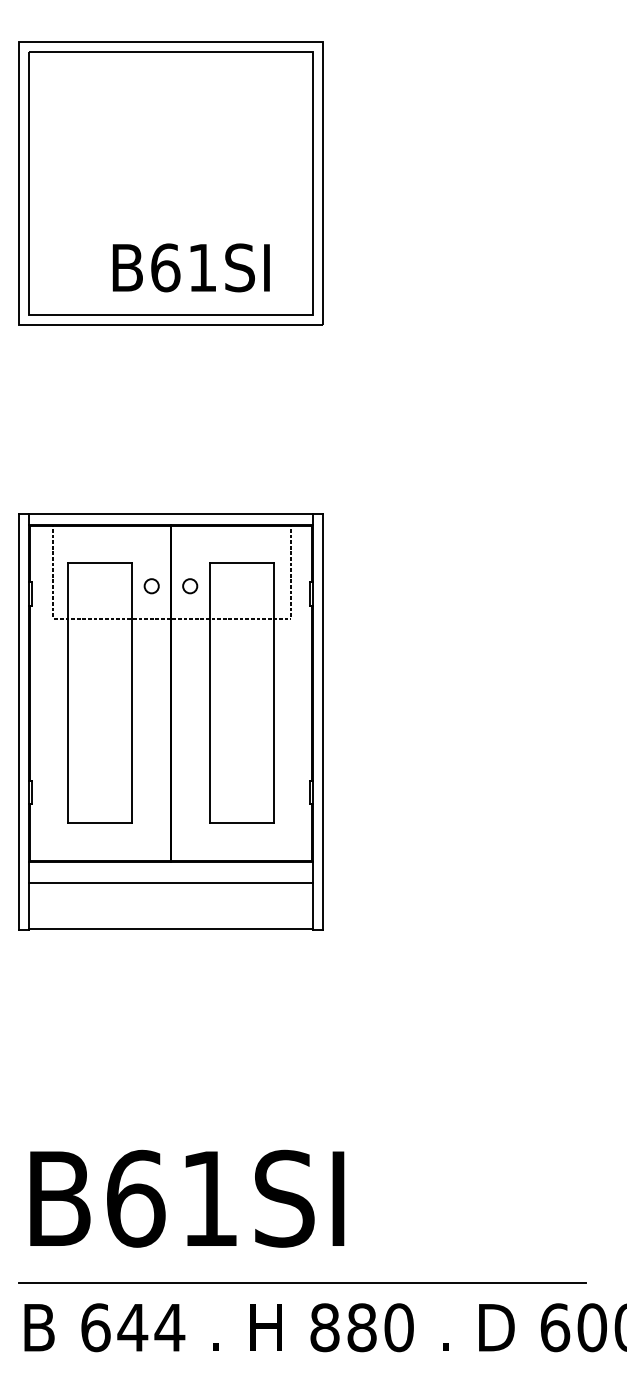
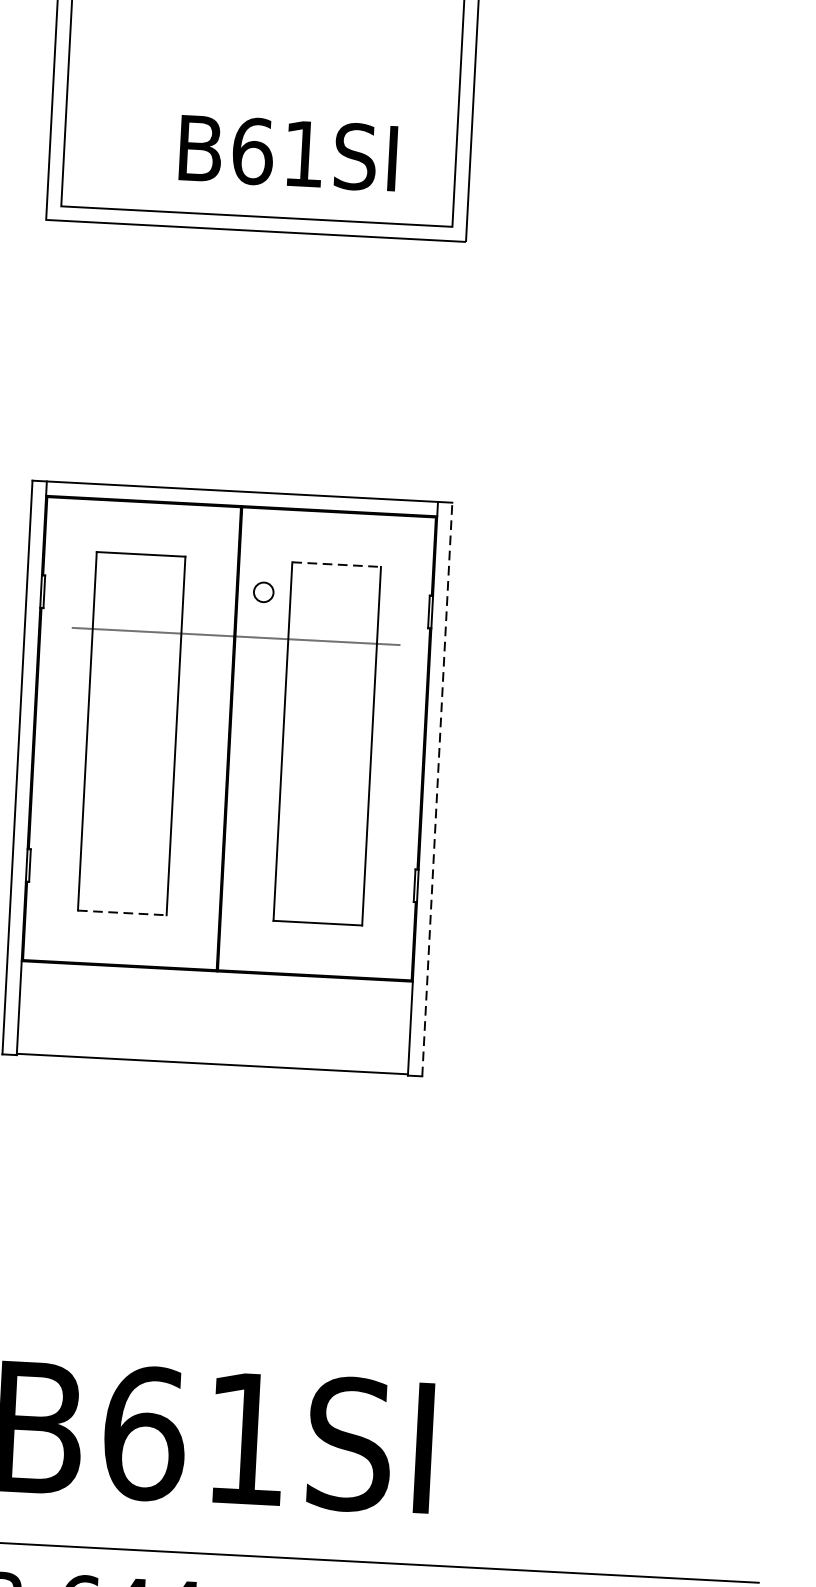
line: (242, 563) -> (337, 564), solid -> dashed
line: (52, 571) -> (74, 562), removed
line: (290, 571) -> (403, 579), removed
circle: (151, 586) -> (210, 589), removed
line: (323, 722) -> (437, 789), solid -> dashed
line: (100, 823) -> (122, 913), solid -> dashed
line: (170, 882) -> (215, 999), removed

